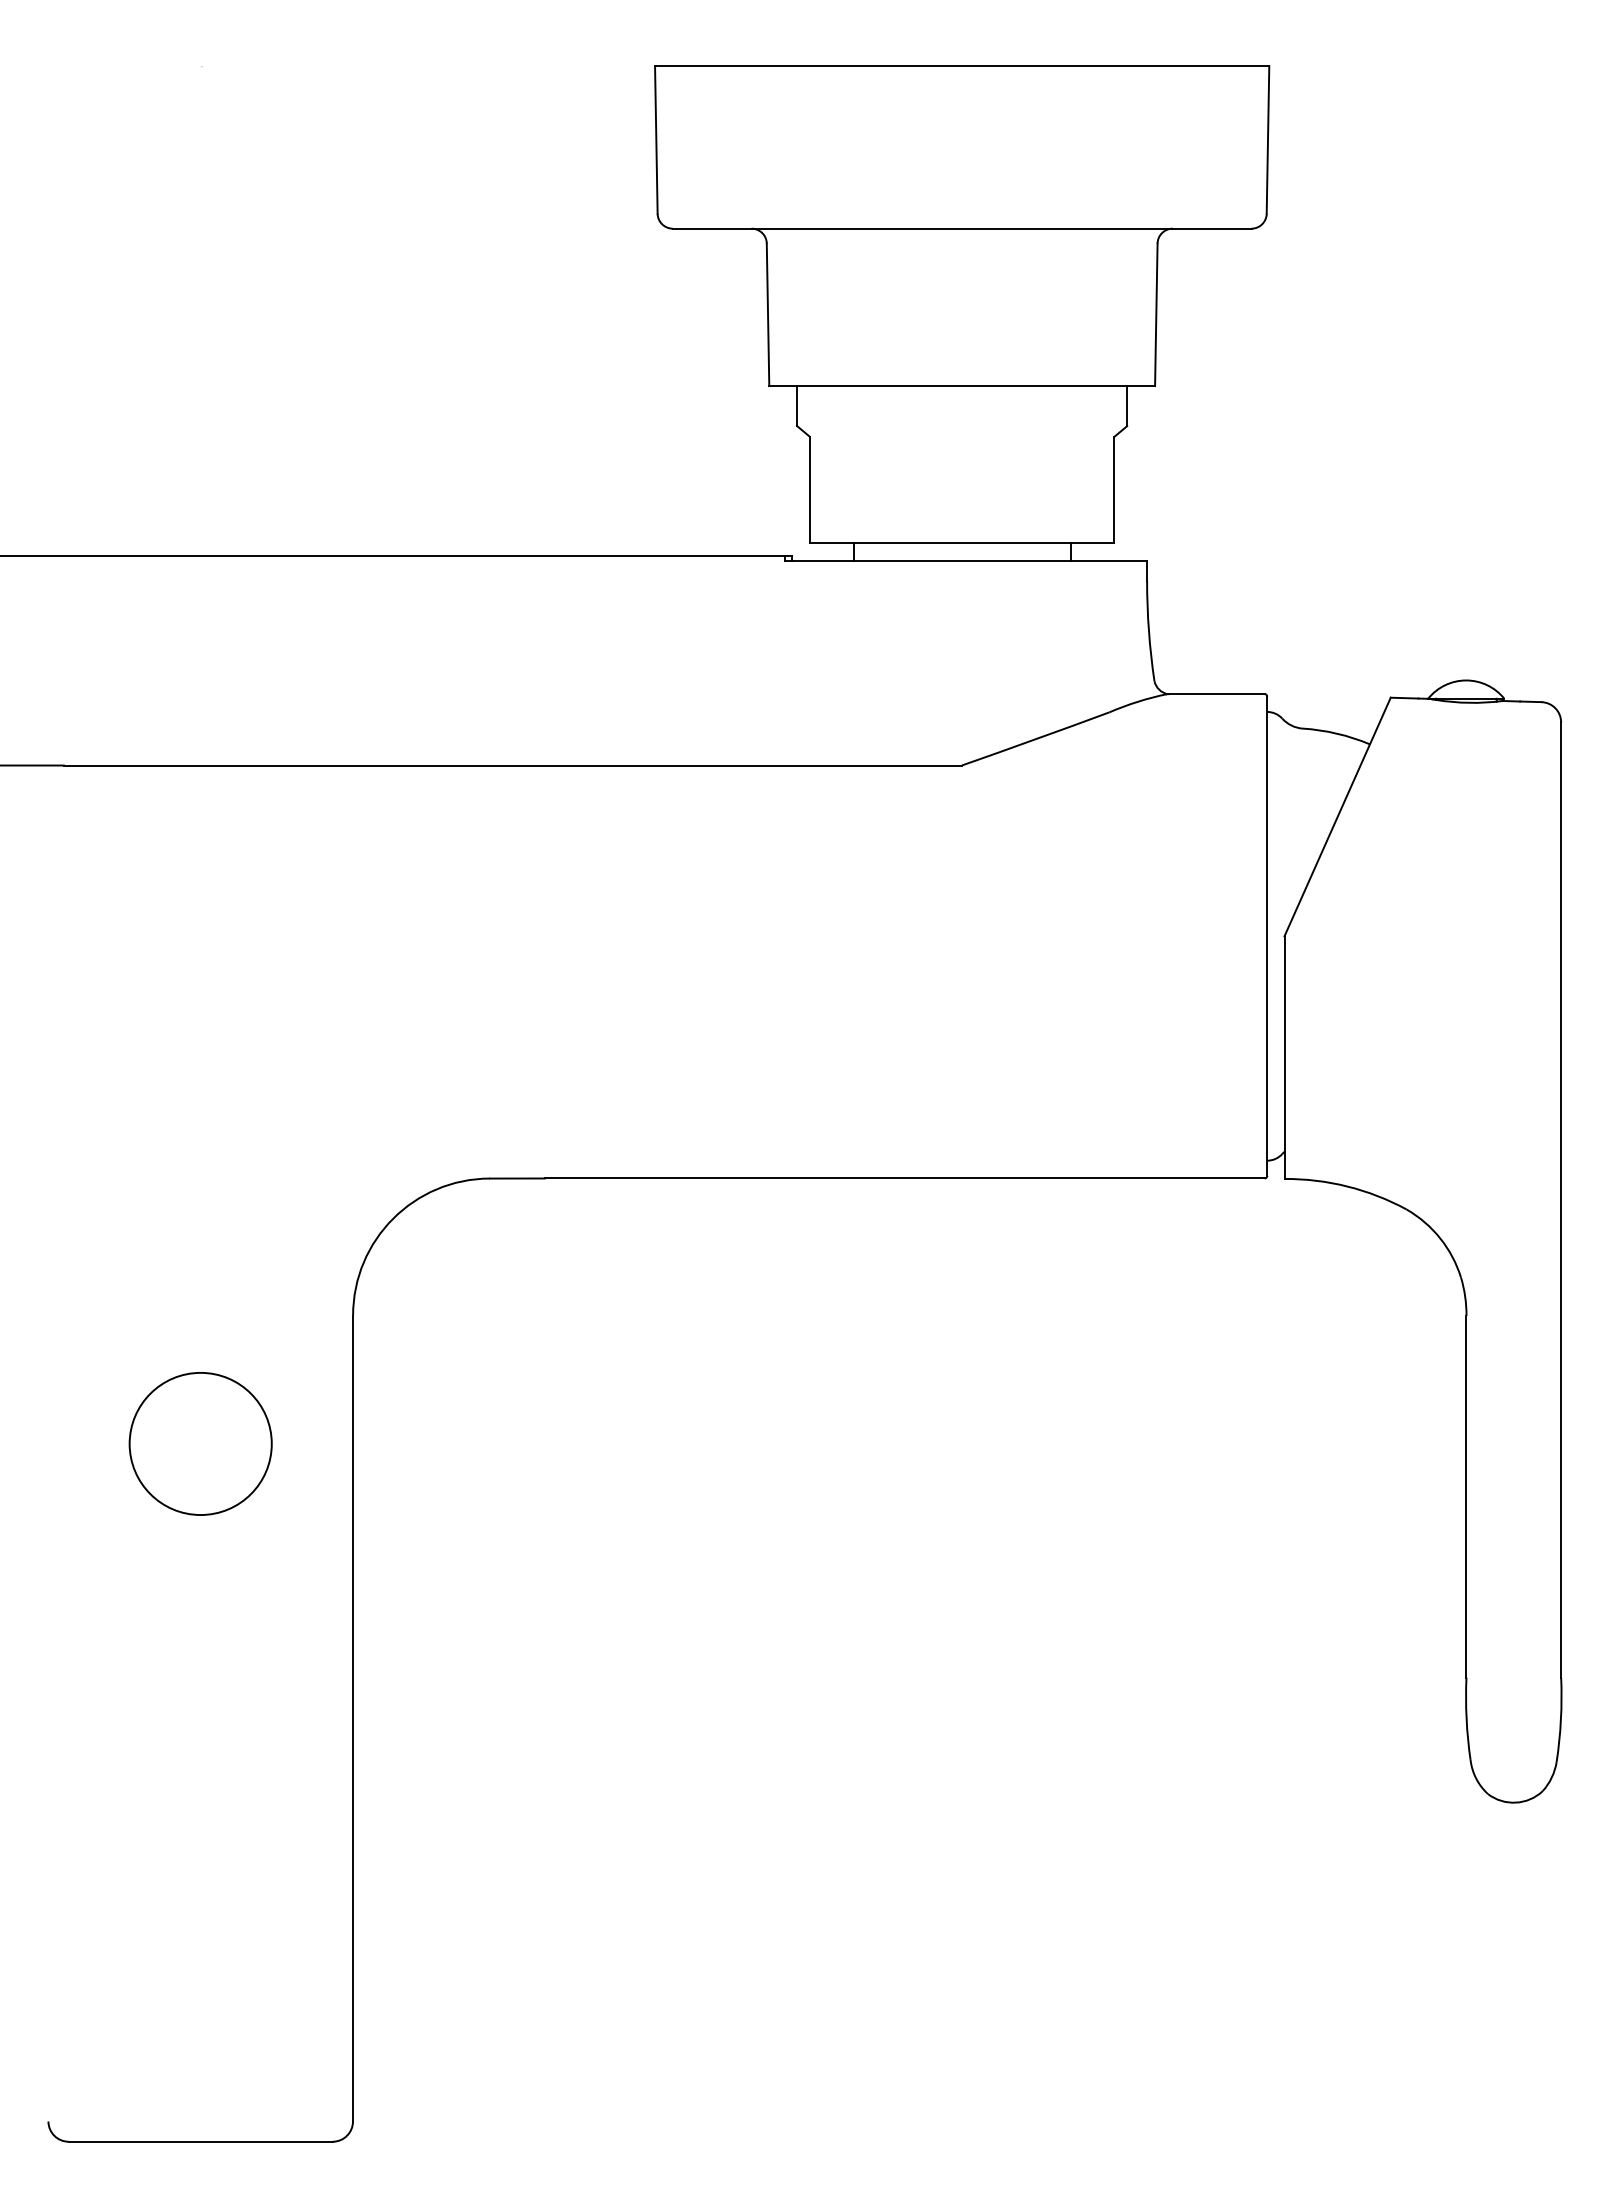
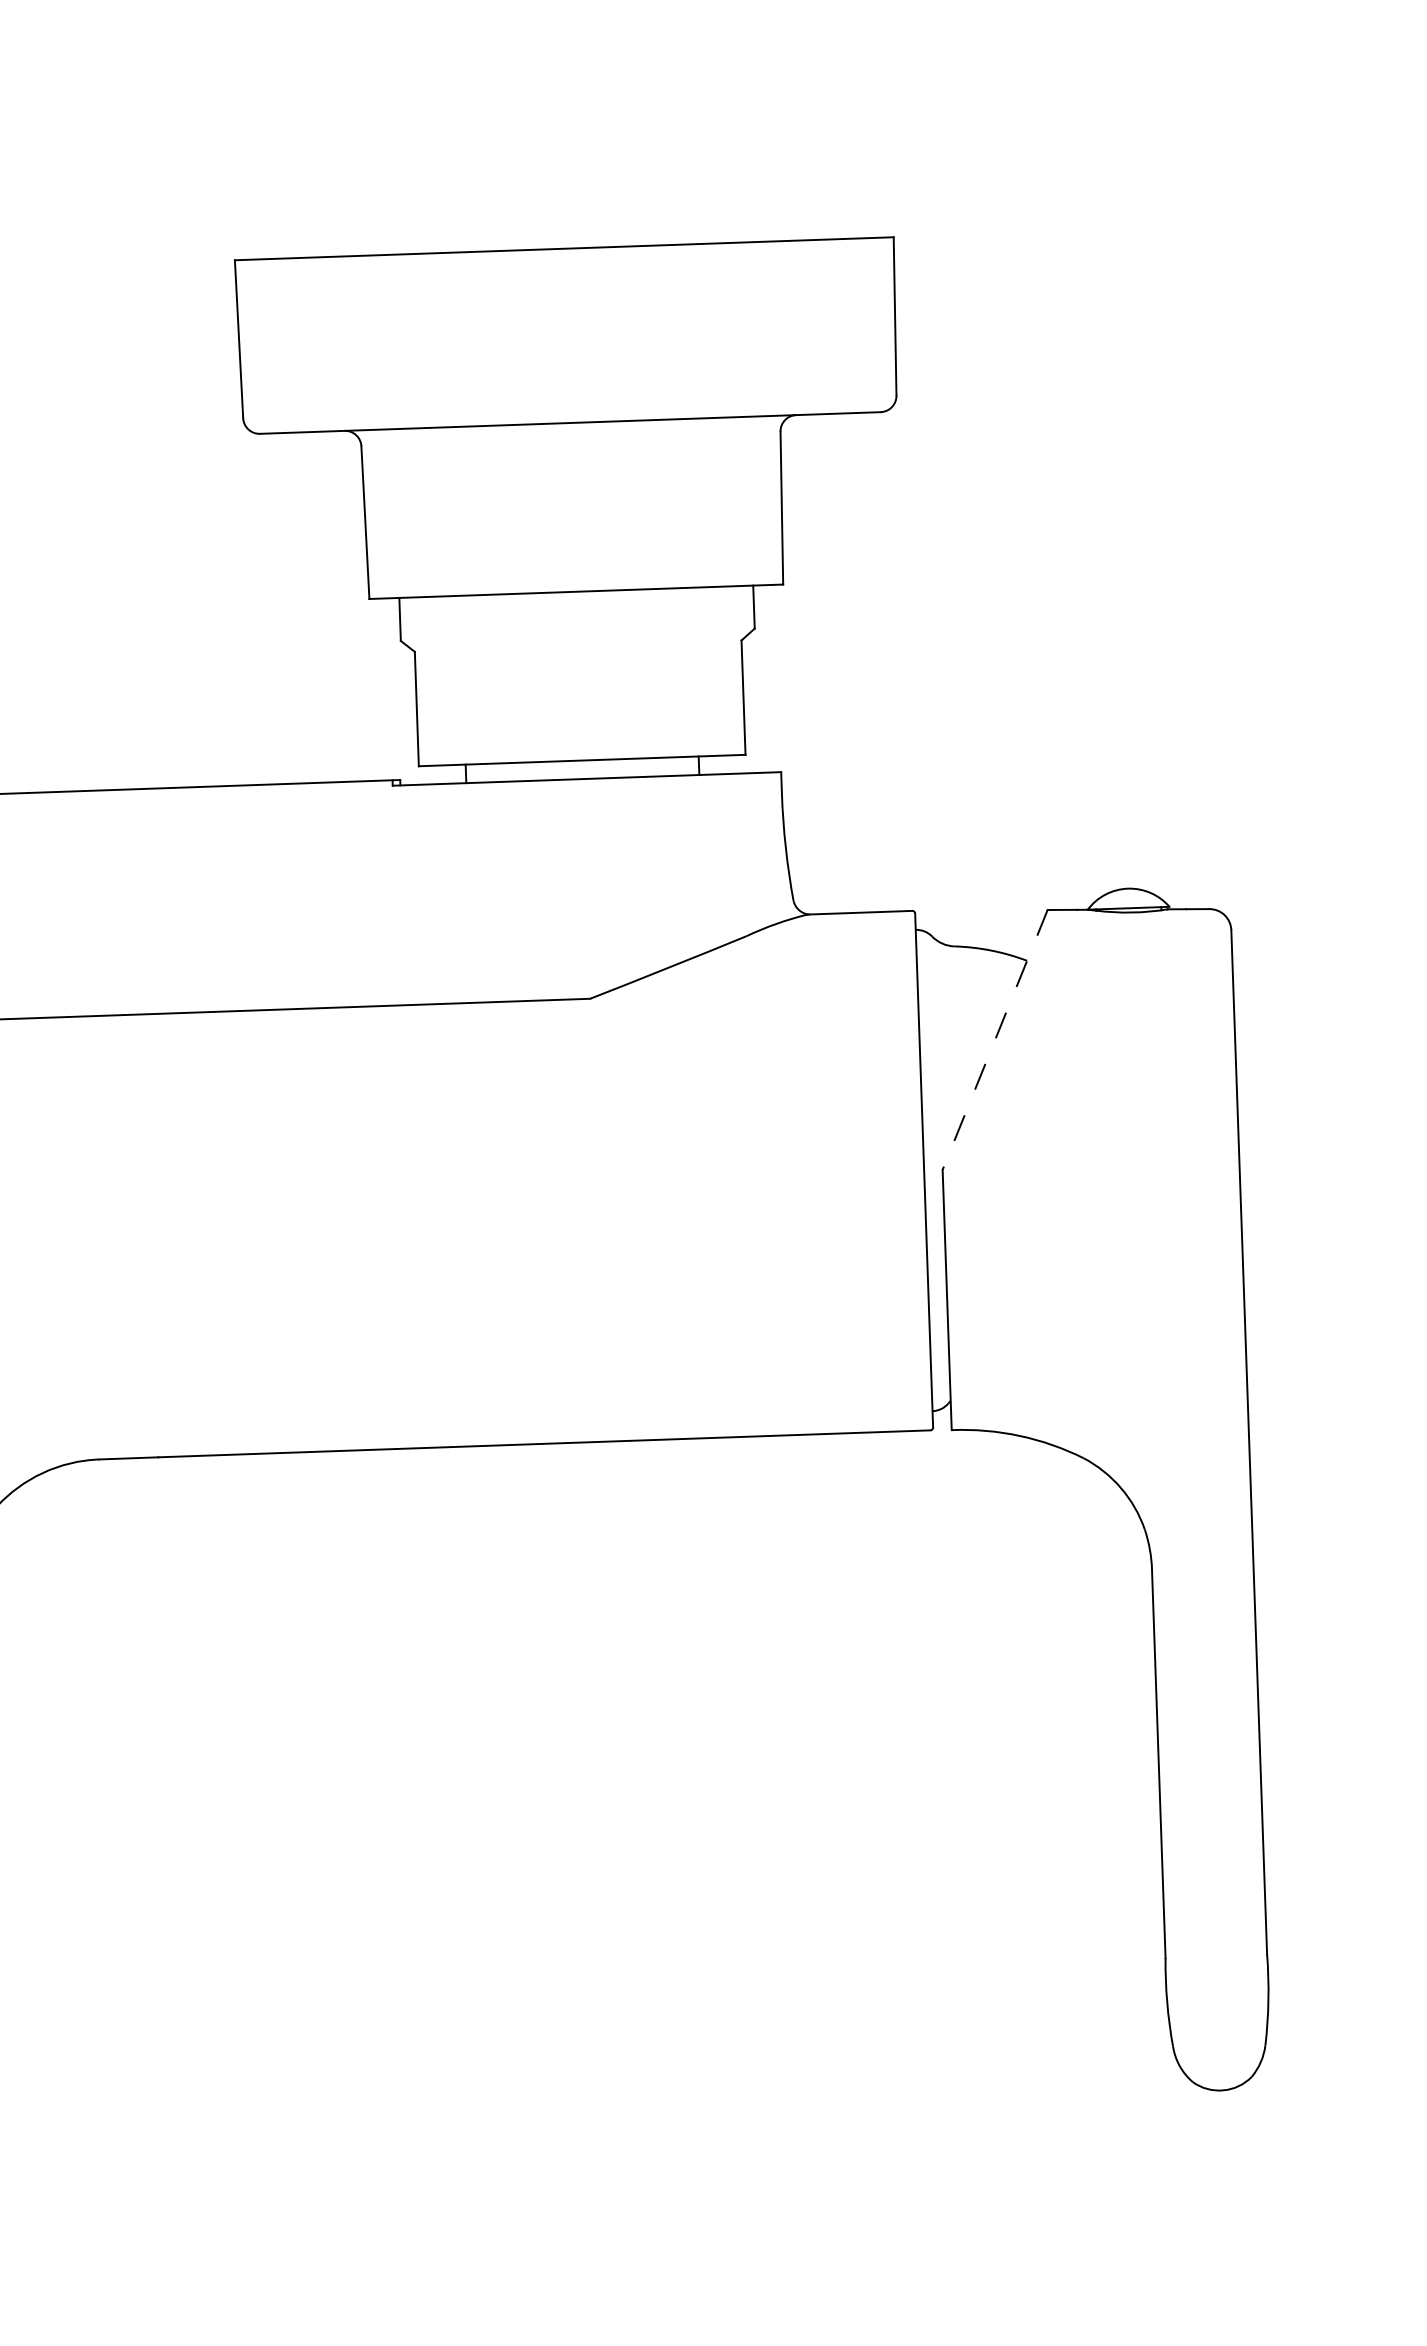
line: (1337, 817) -> (995, 1040), solid -> dashed

